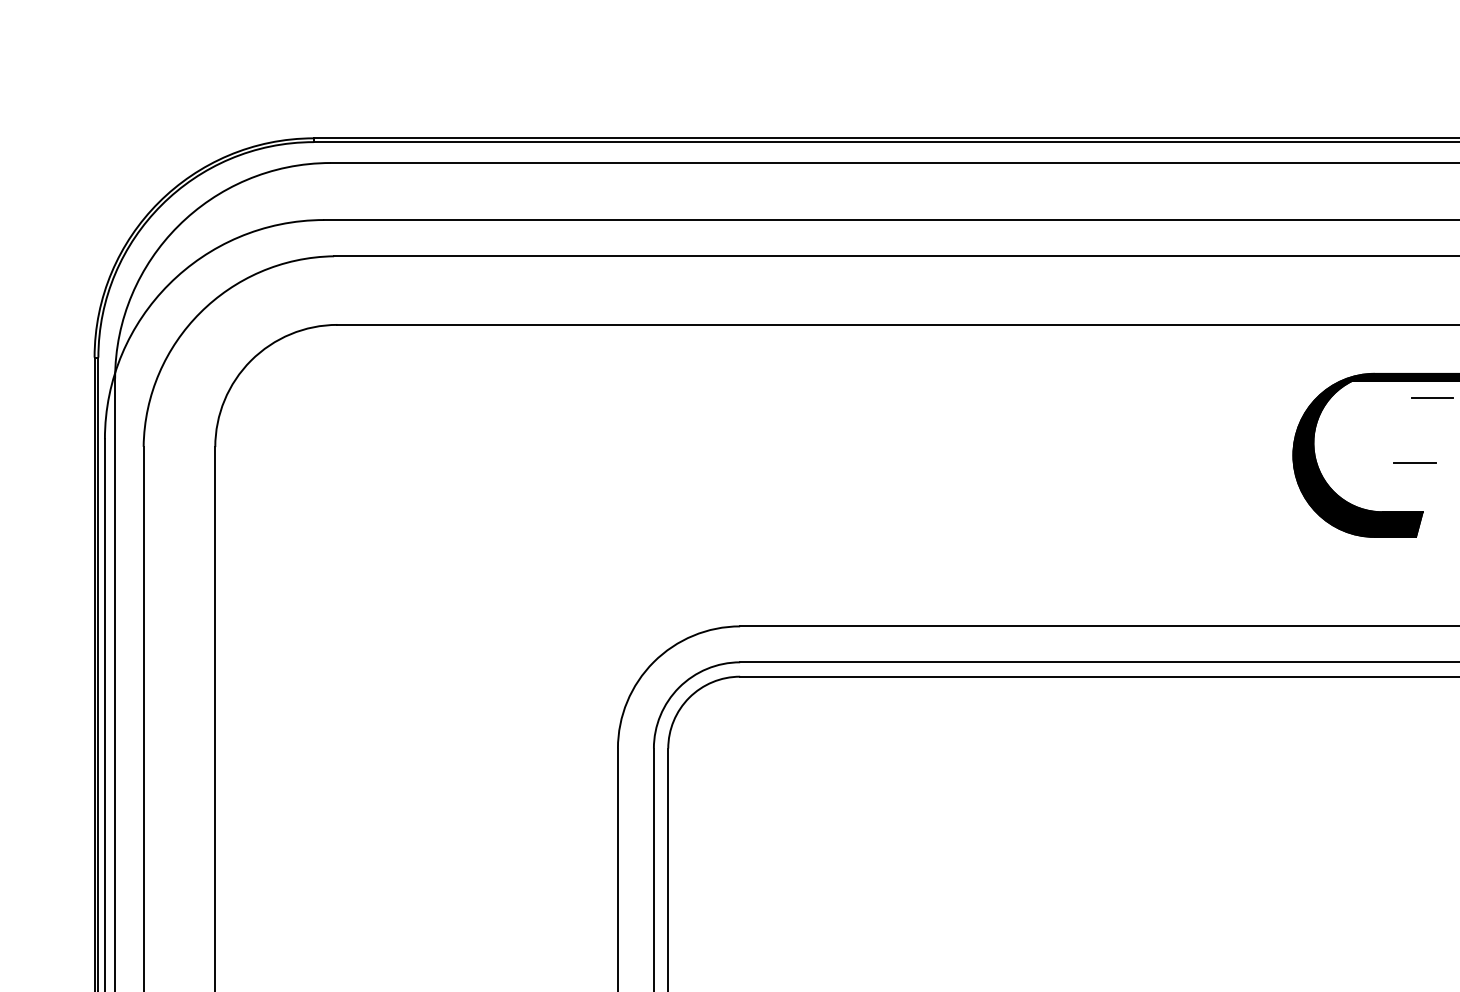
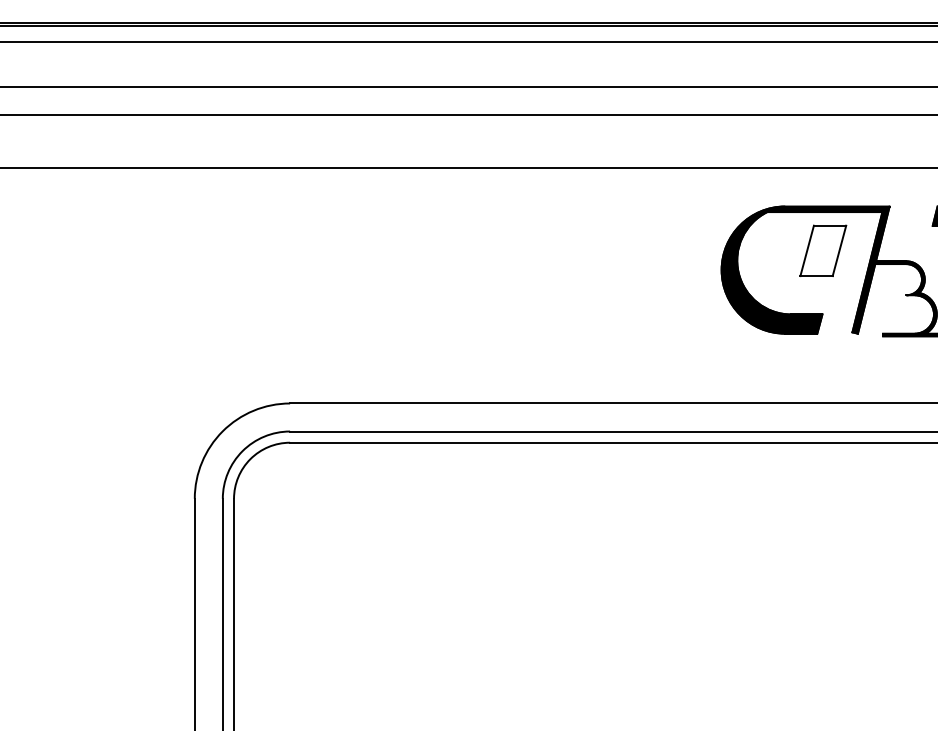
line: (1402, 430) -> (806, 250), added
line: (1444, 430) -> (839, 250), added

